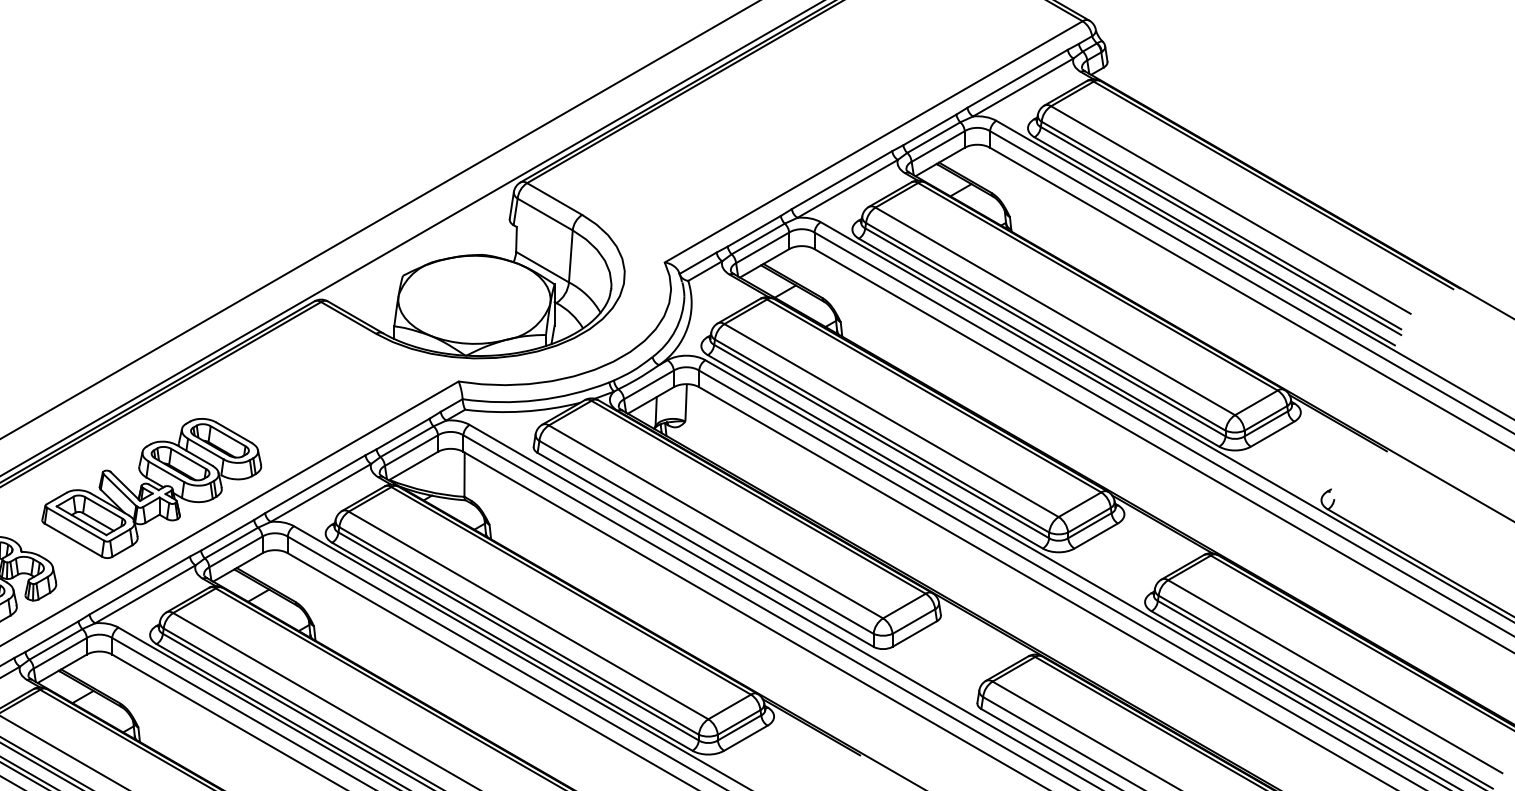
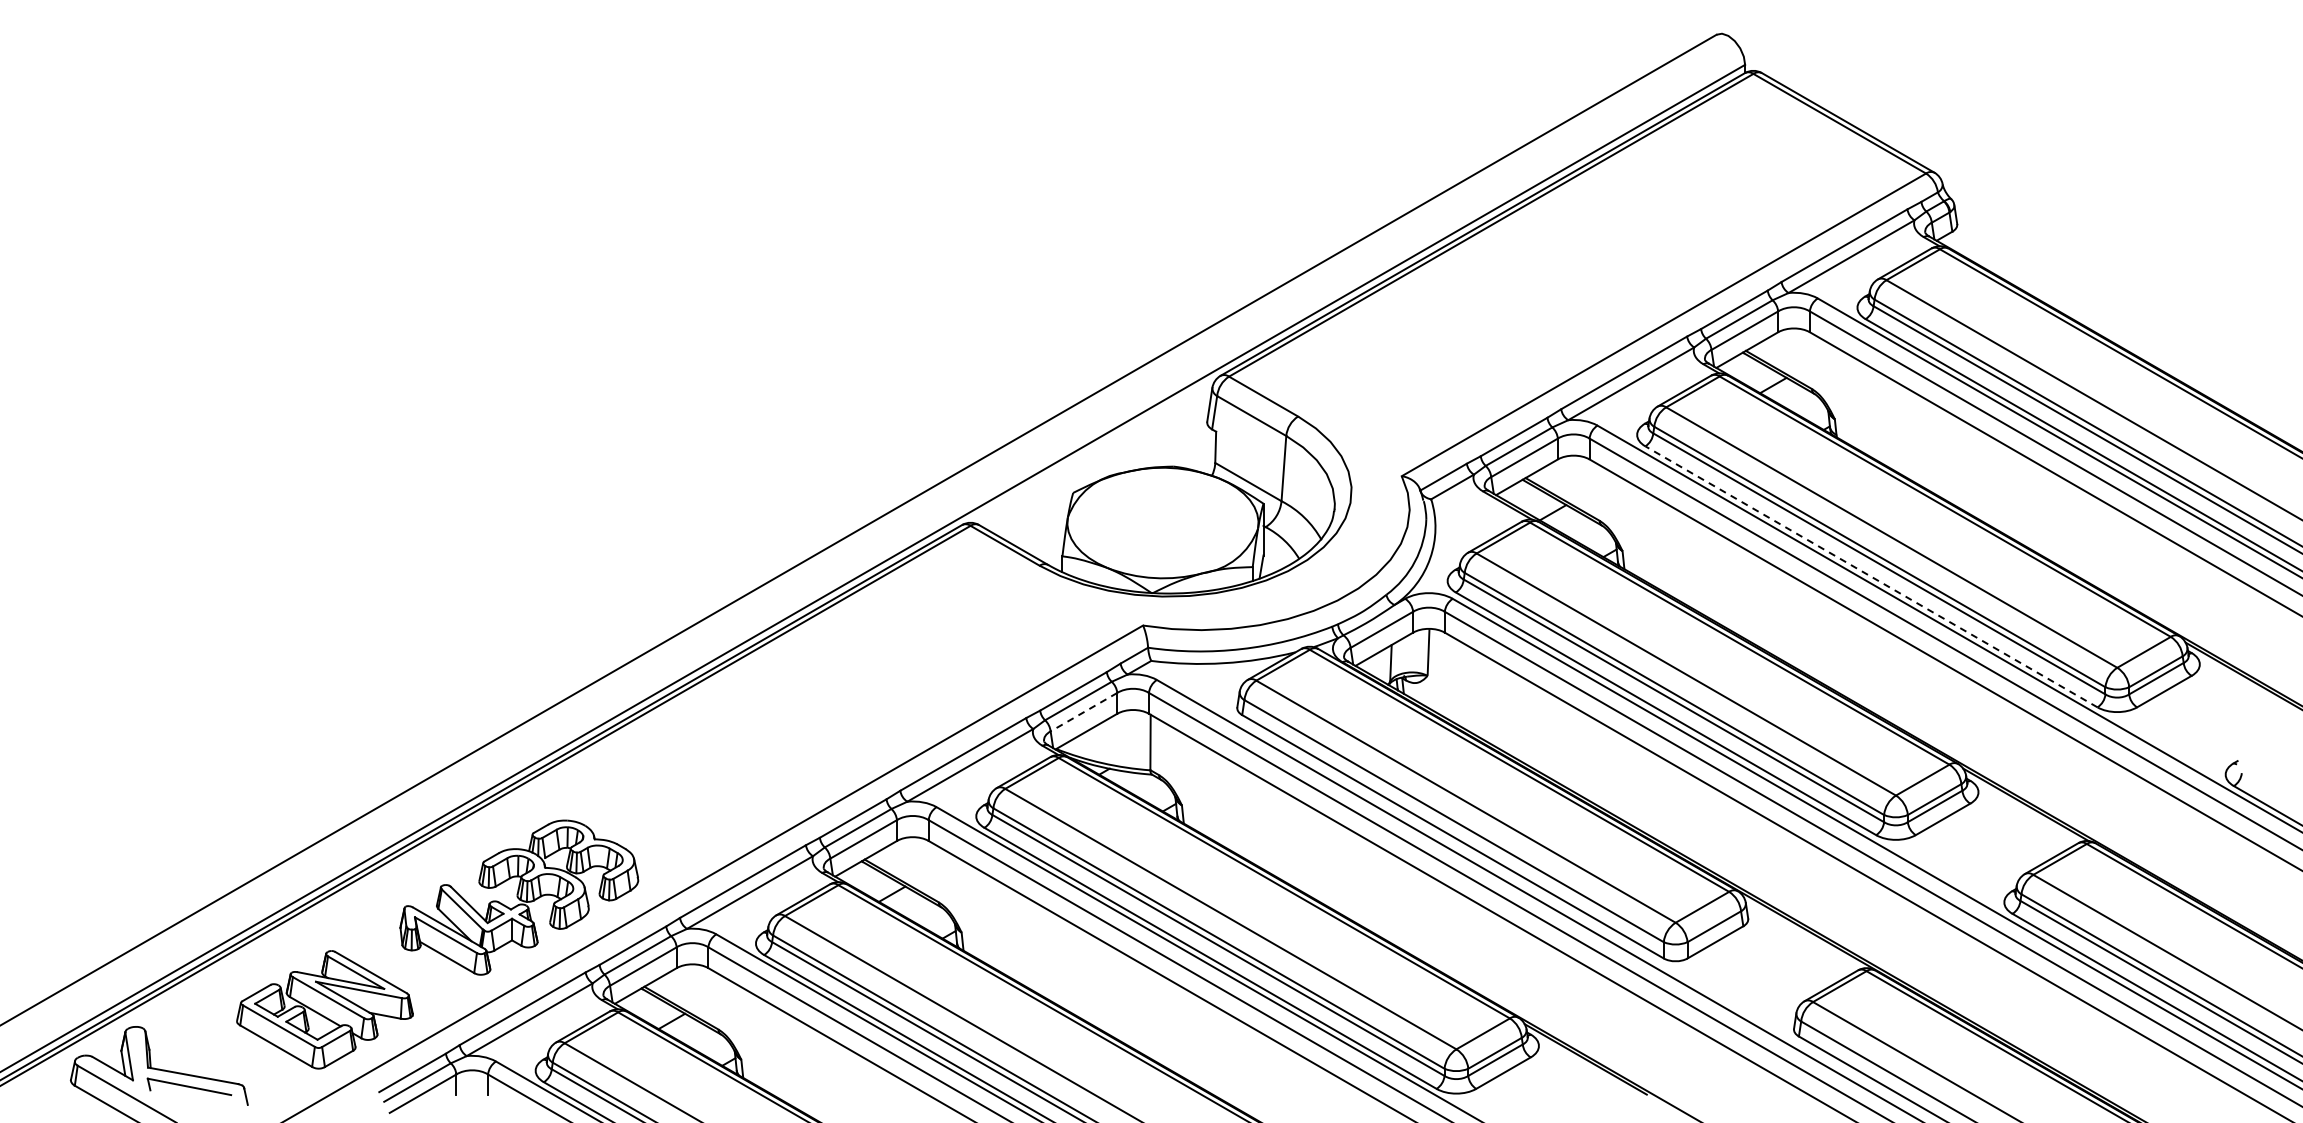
line: (1039, 342) -> (1871, 576), solid -> dashed
line: (411, 450) -> (1083, 712), solid -> dashed
part: (151, 488) -> (757, 759), removed

